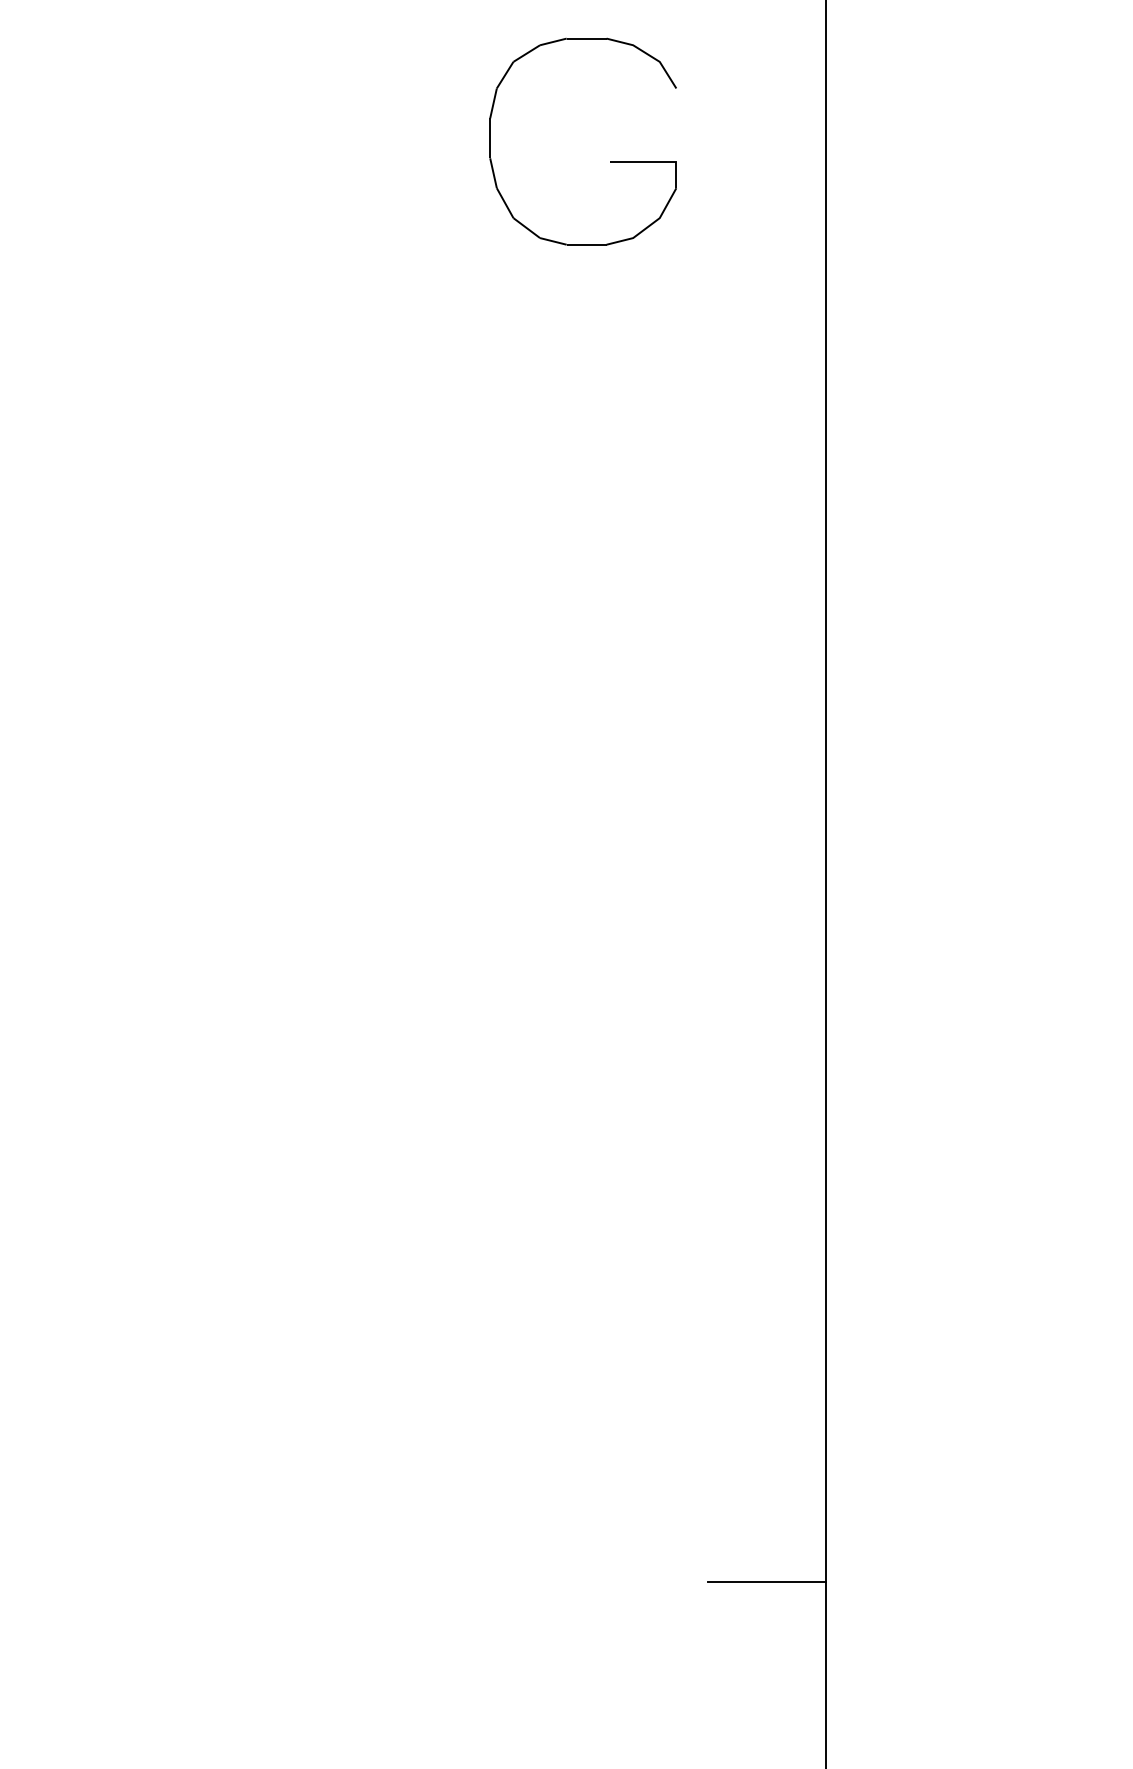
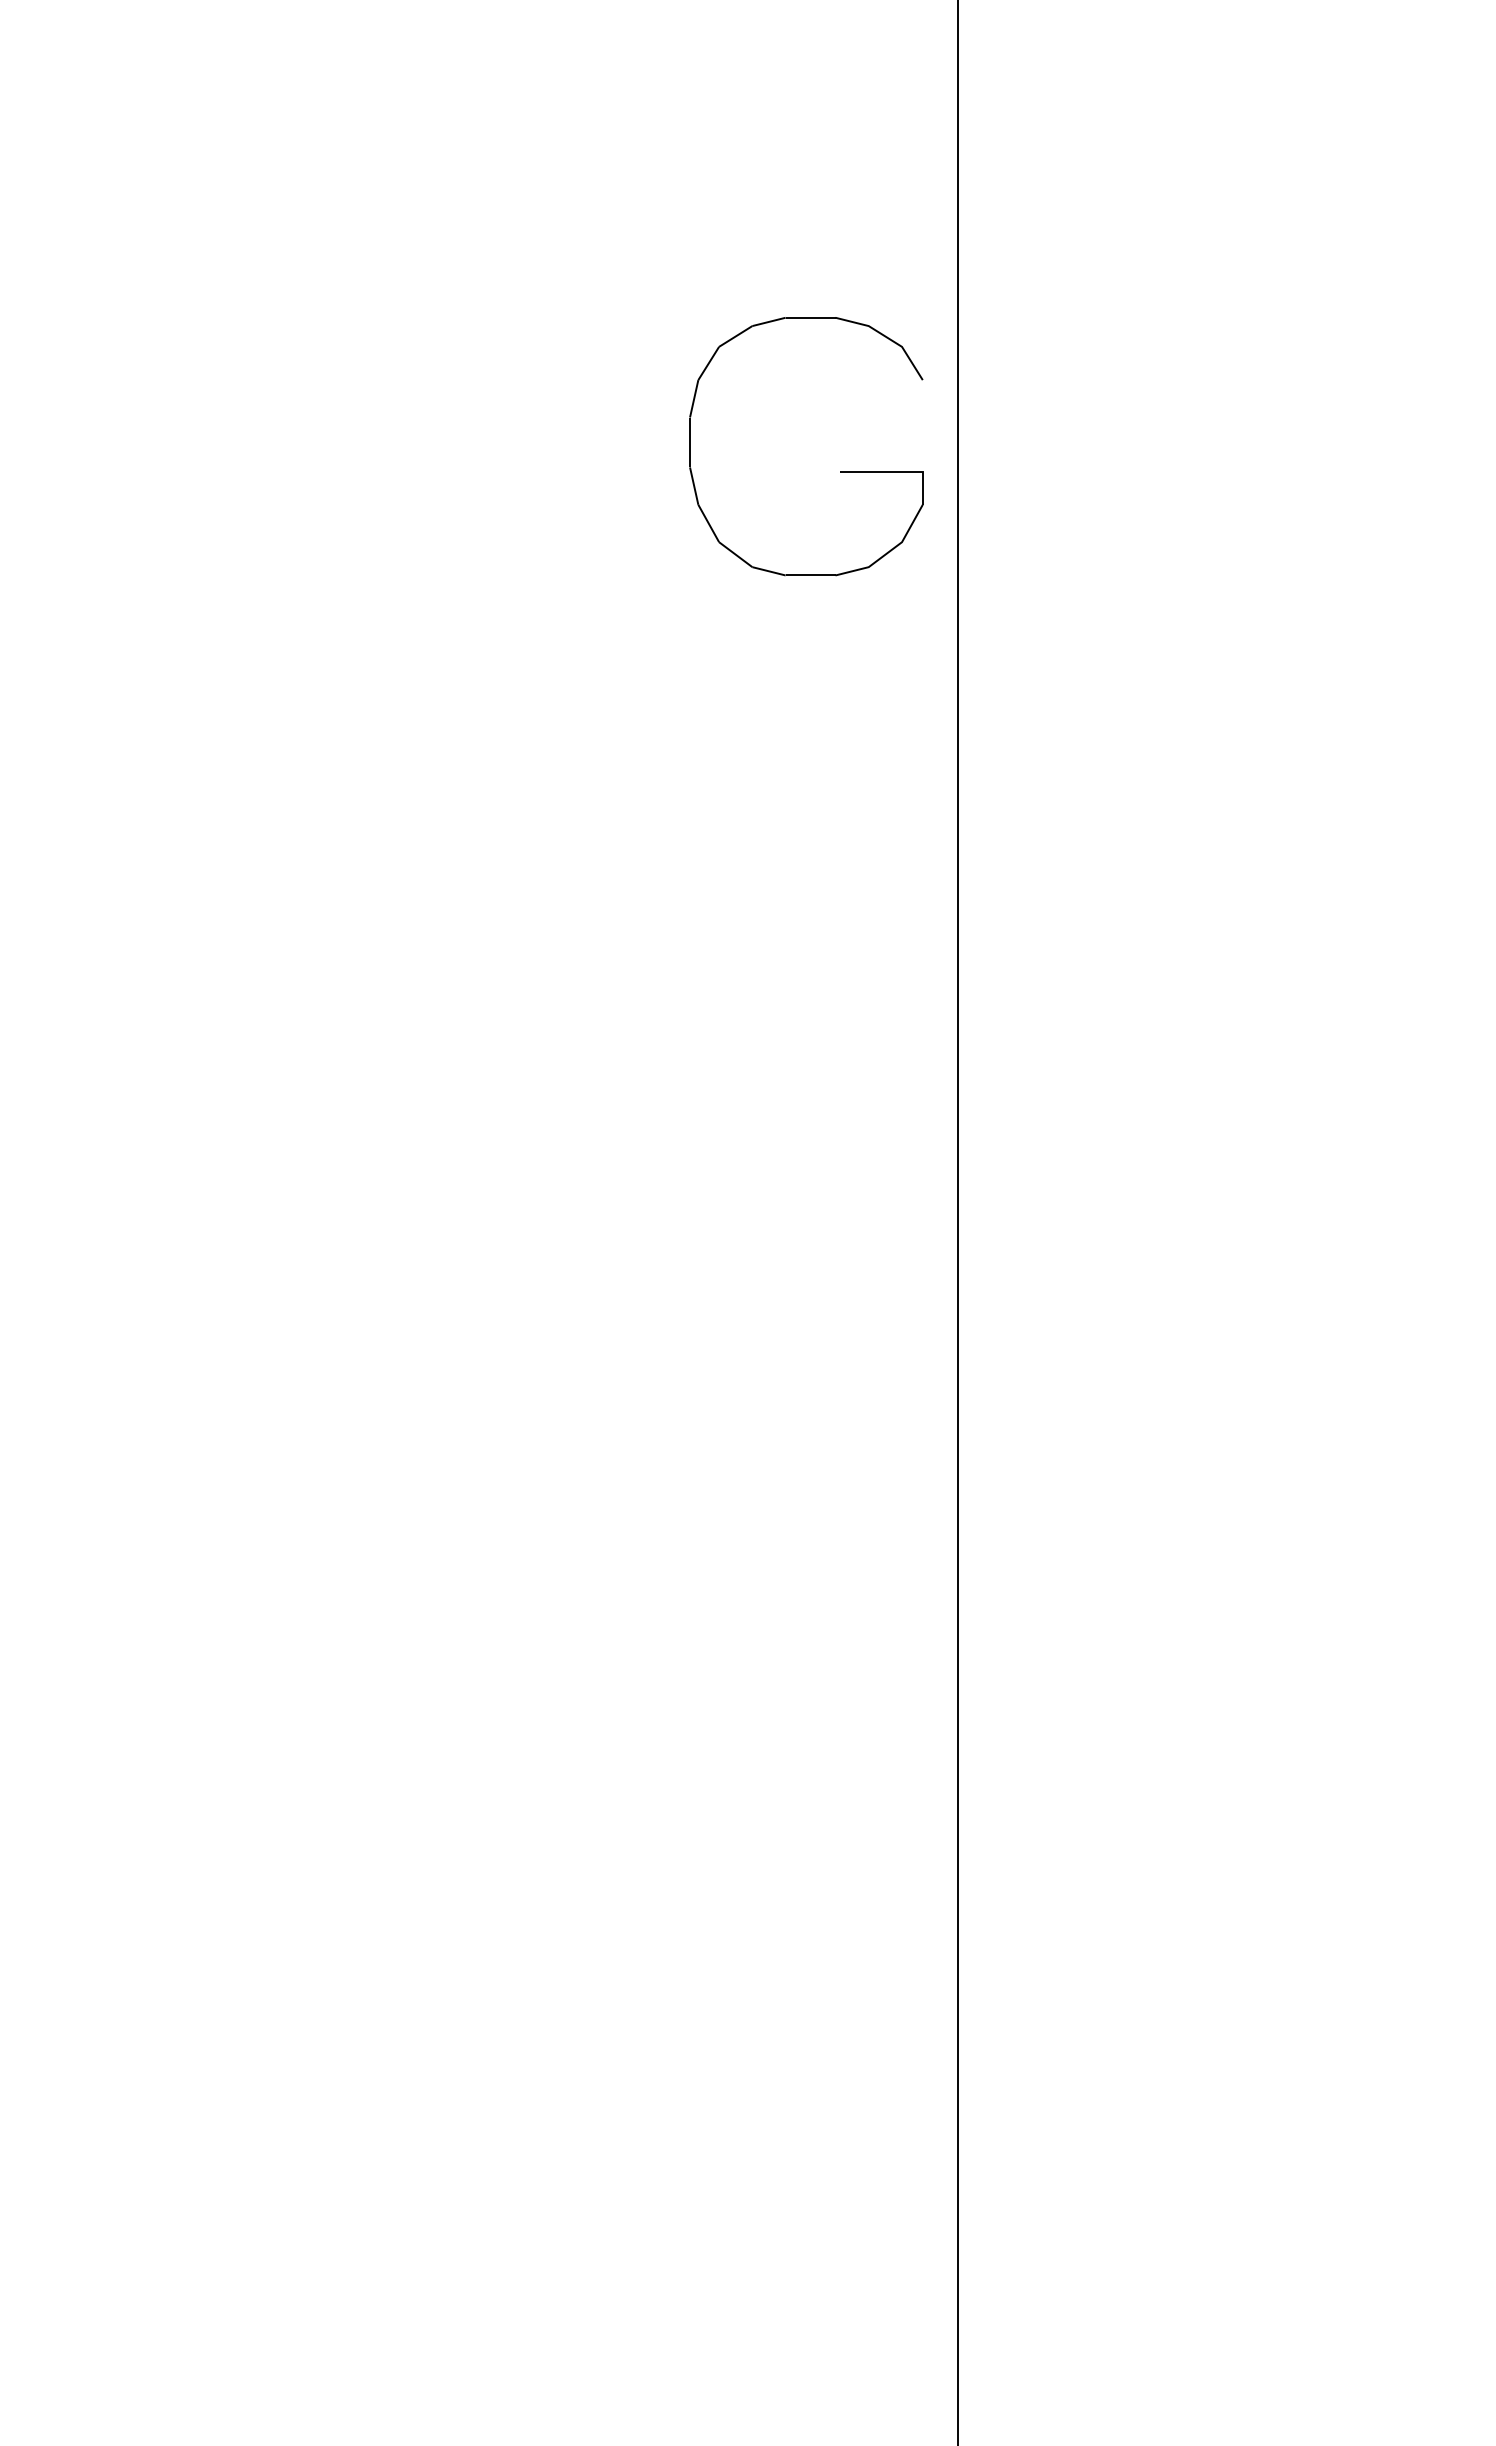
part: (610, 161) -> (840, 471), moved
line: (766, 1581) -> (883, 2246), removed

